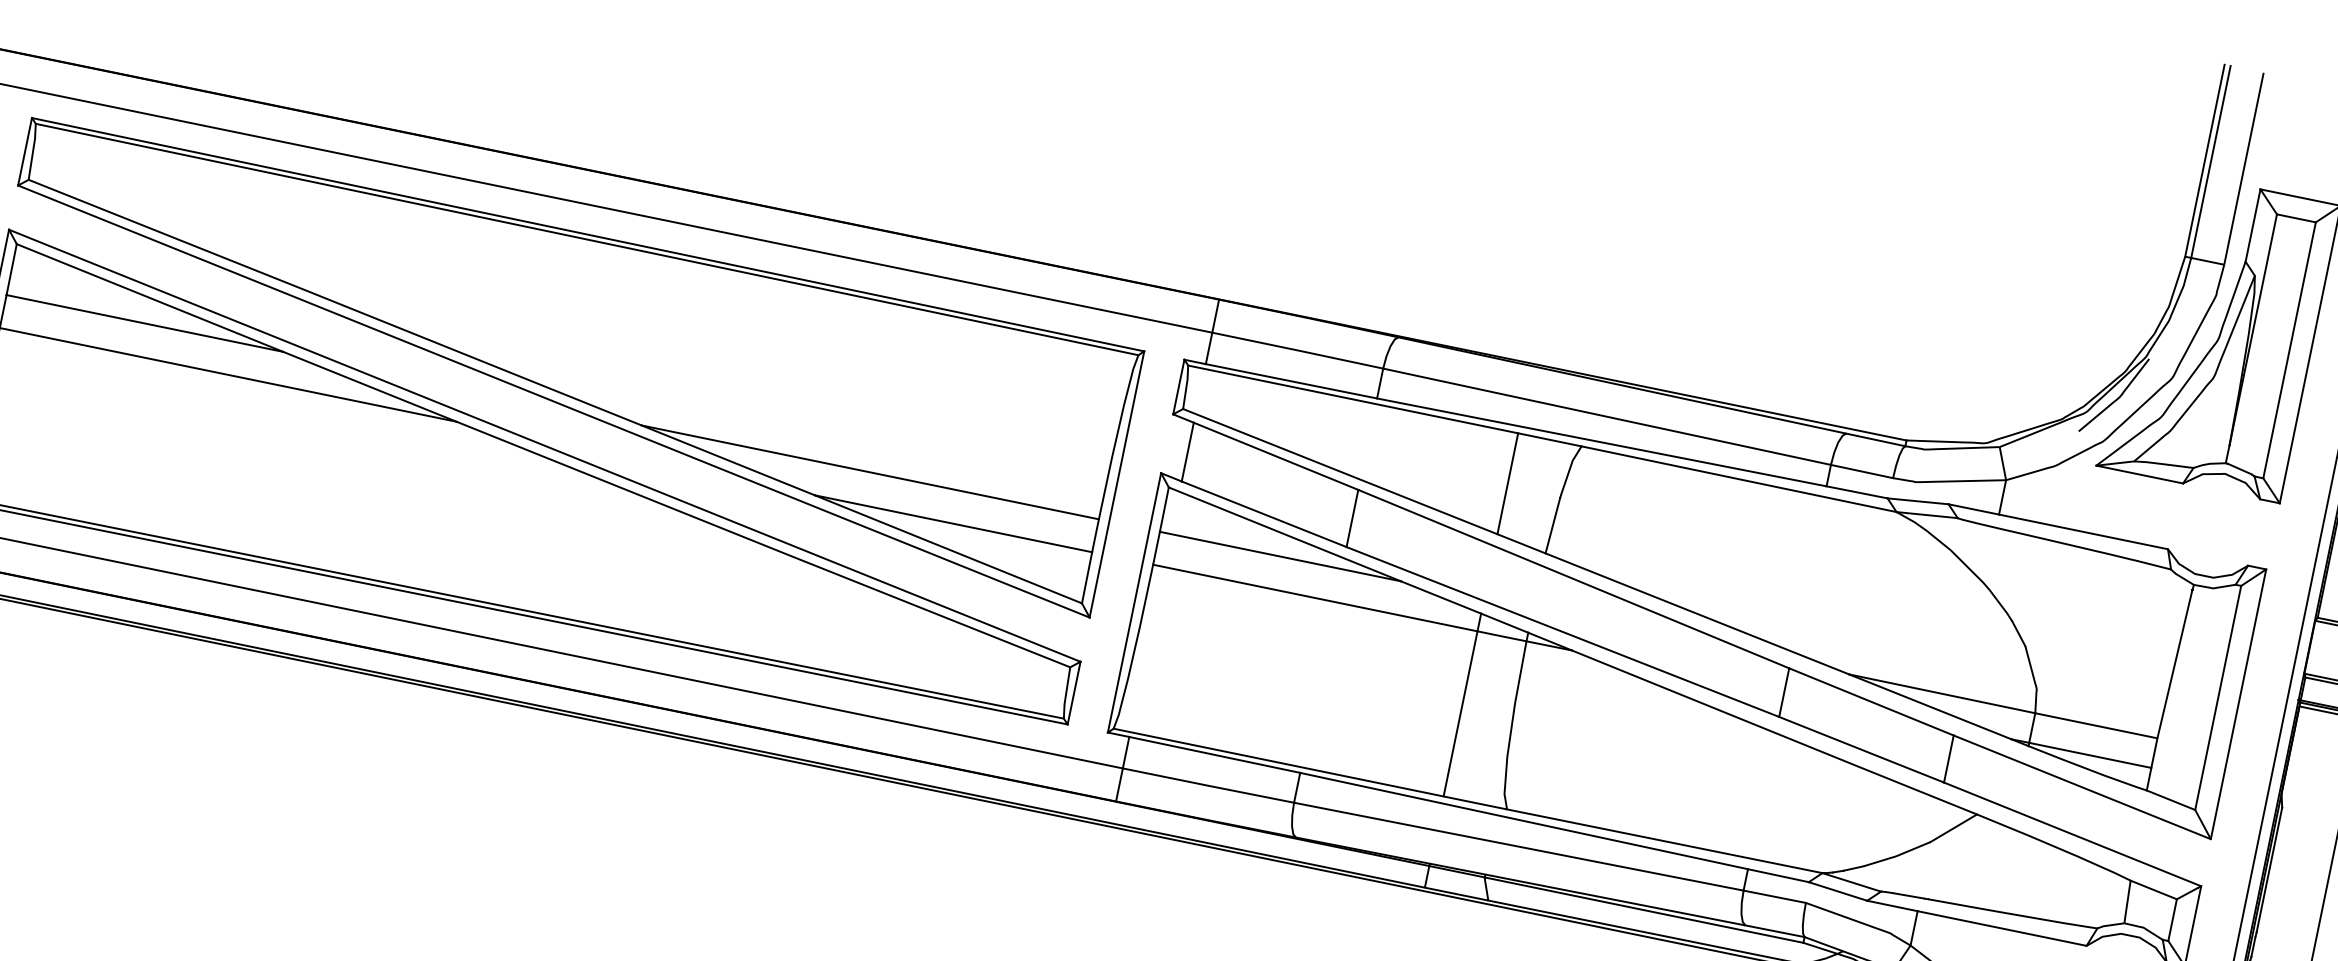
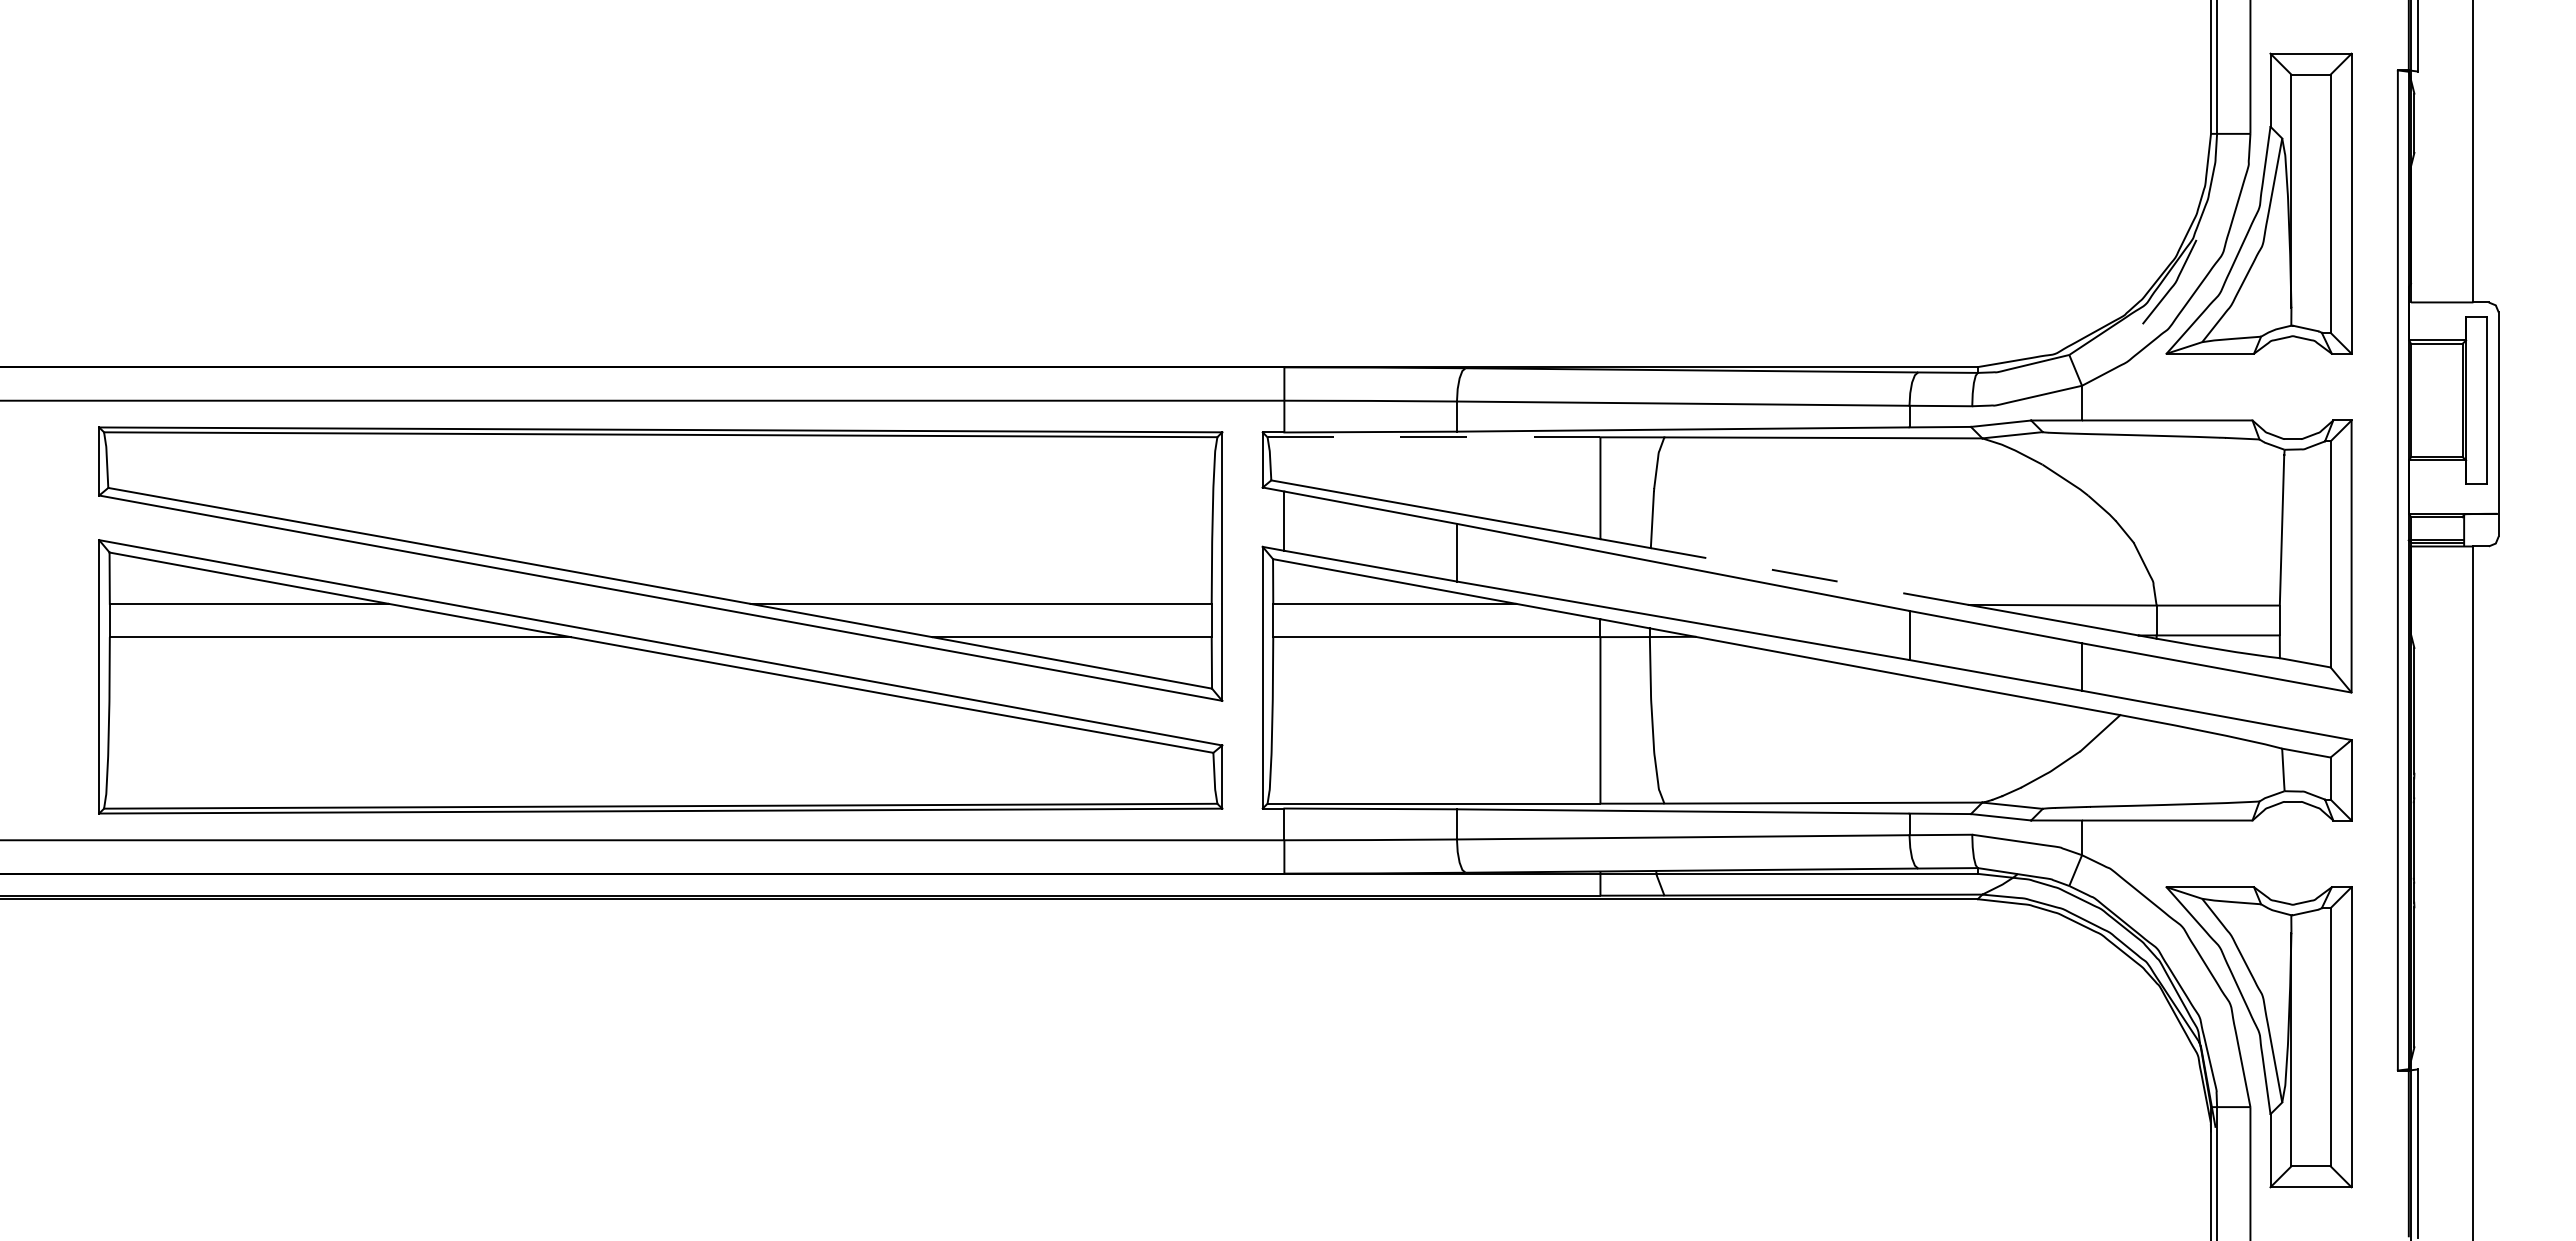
line: (1352, 399) -> (1433, 437), solid -> dashed
line: (1697, 613) -> (1809, 576), solid -> dashed

